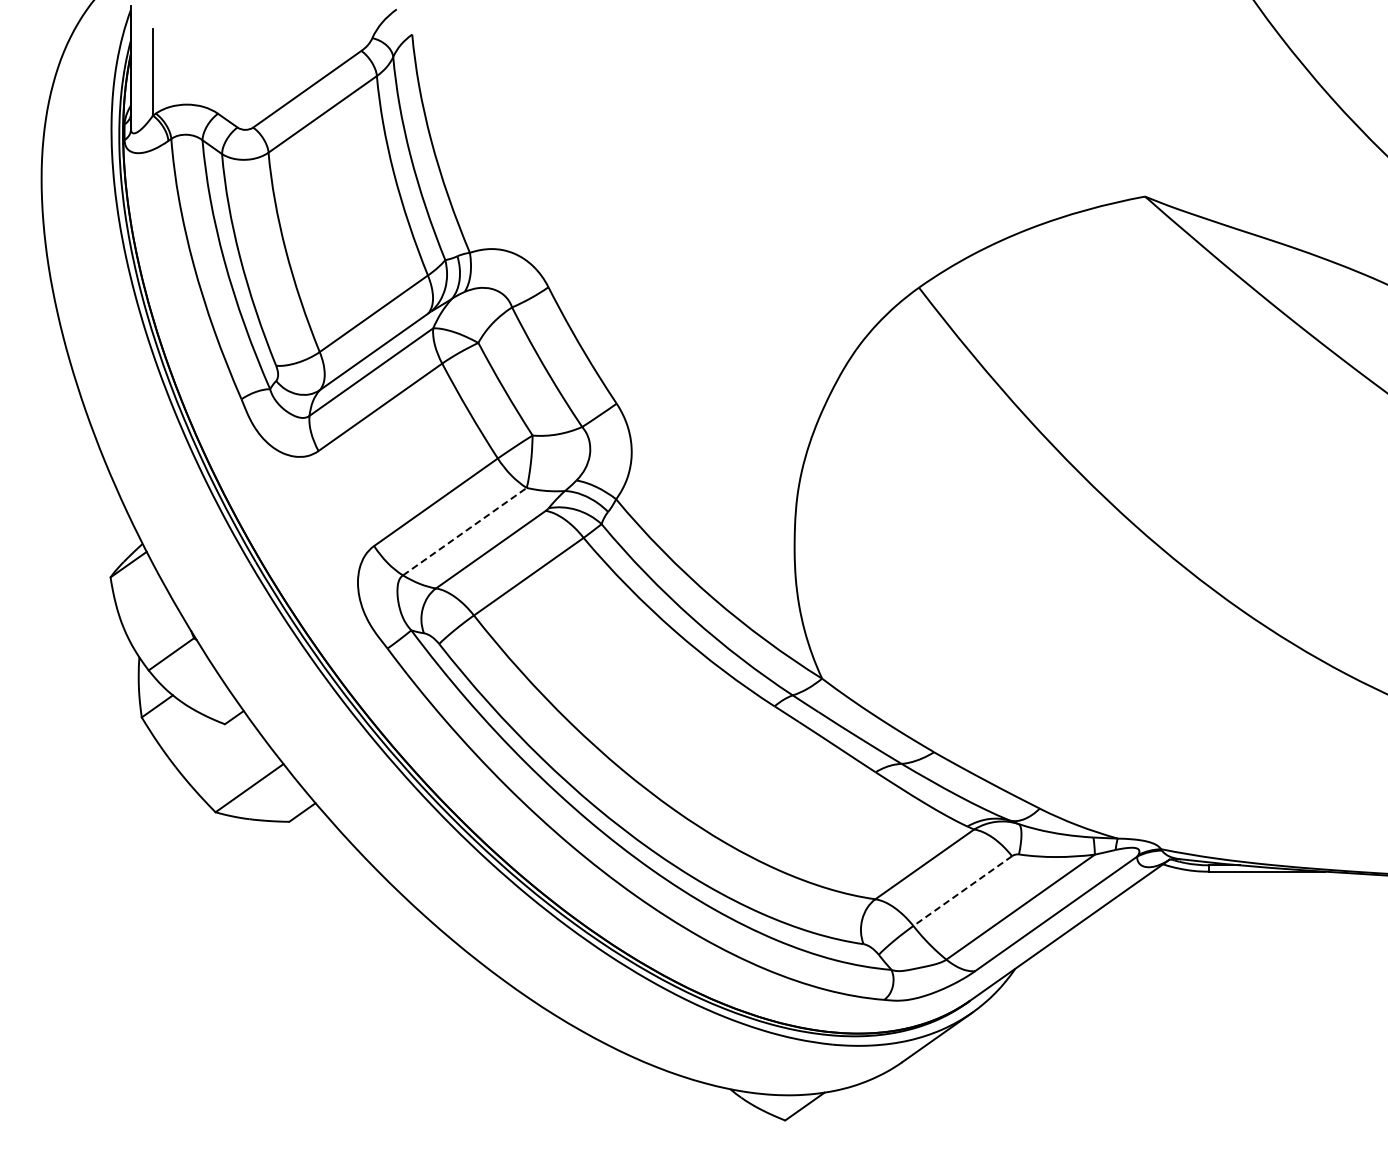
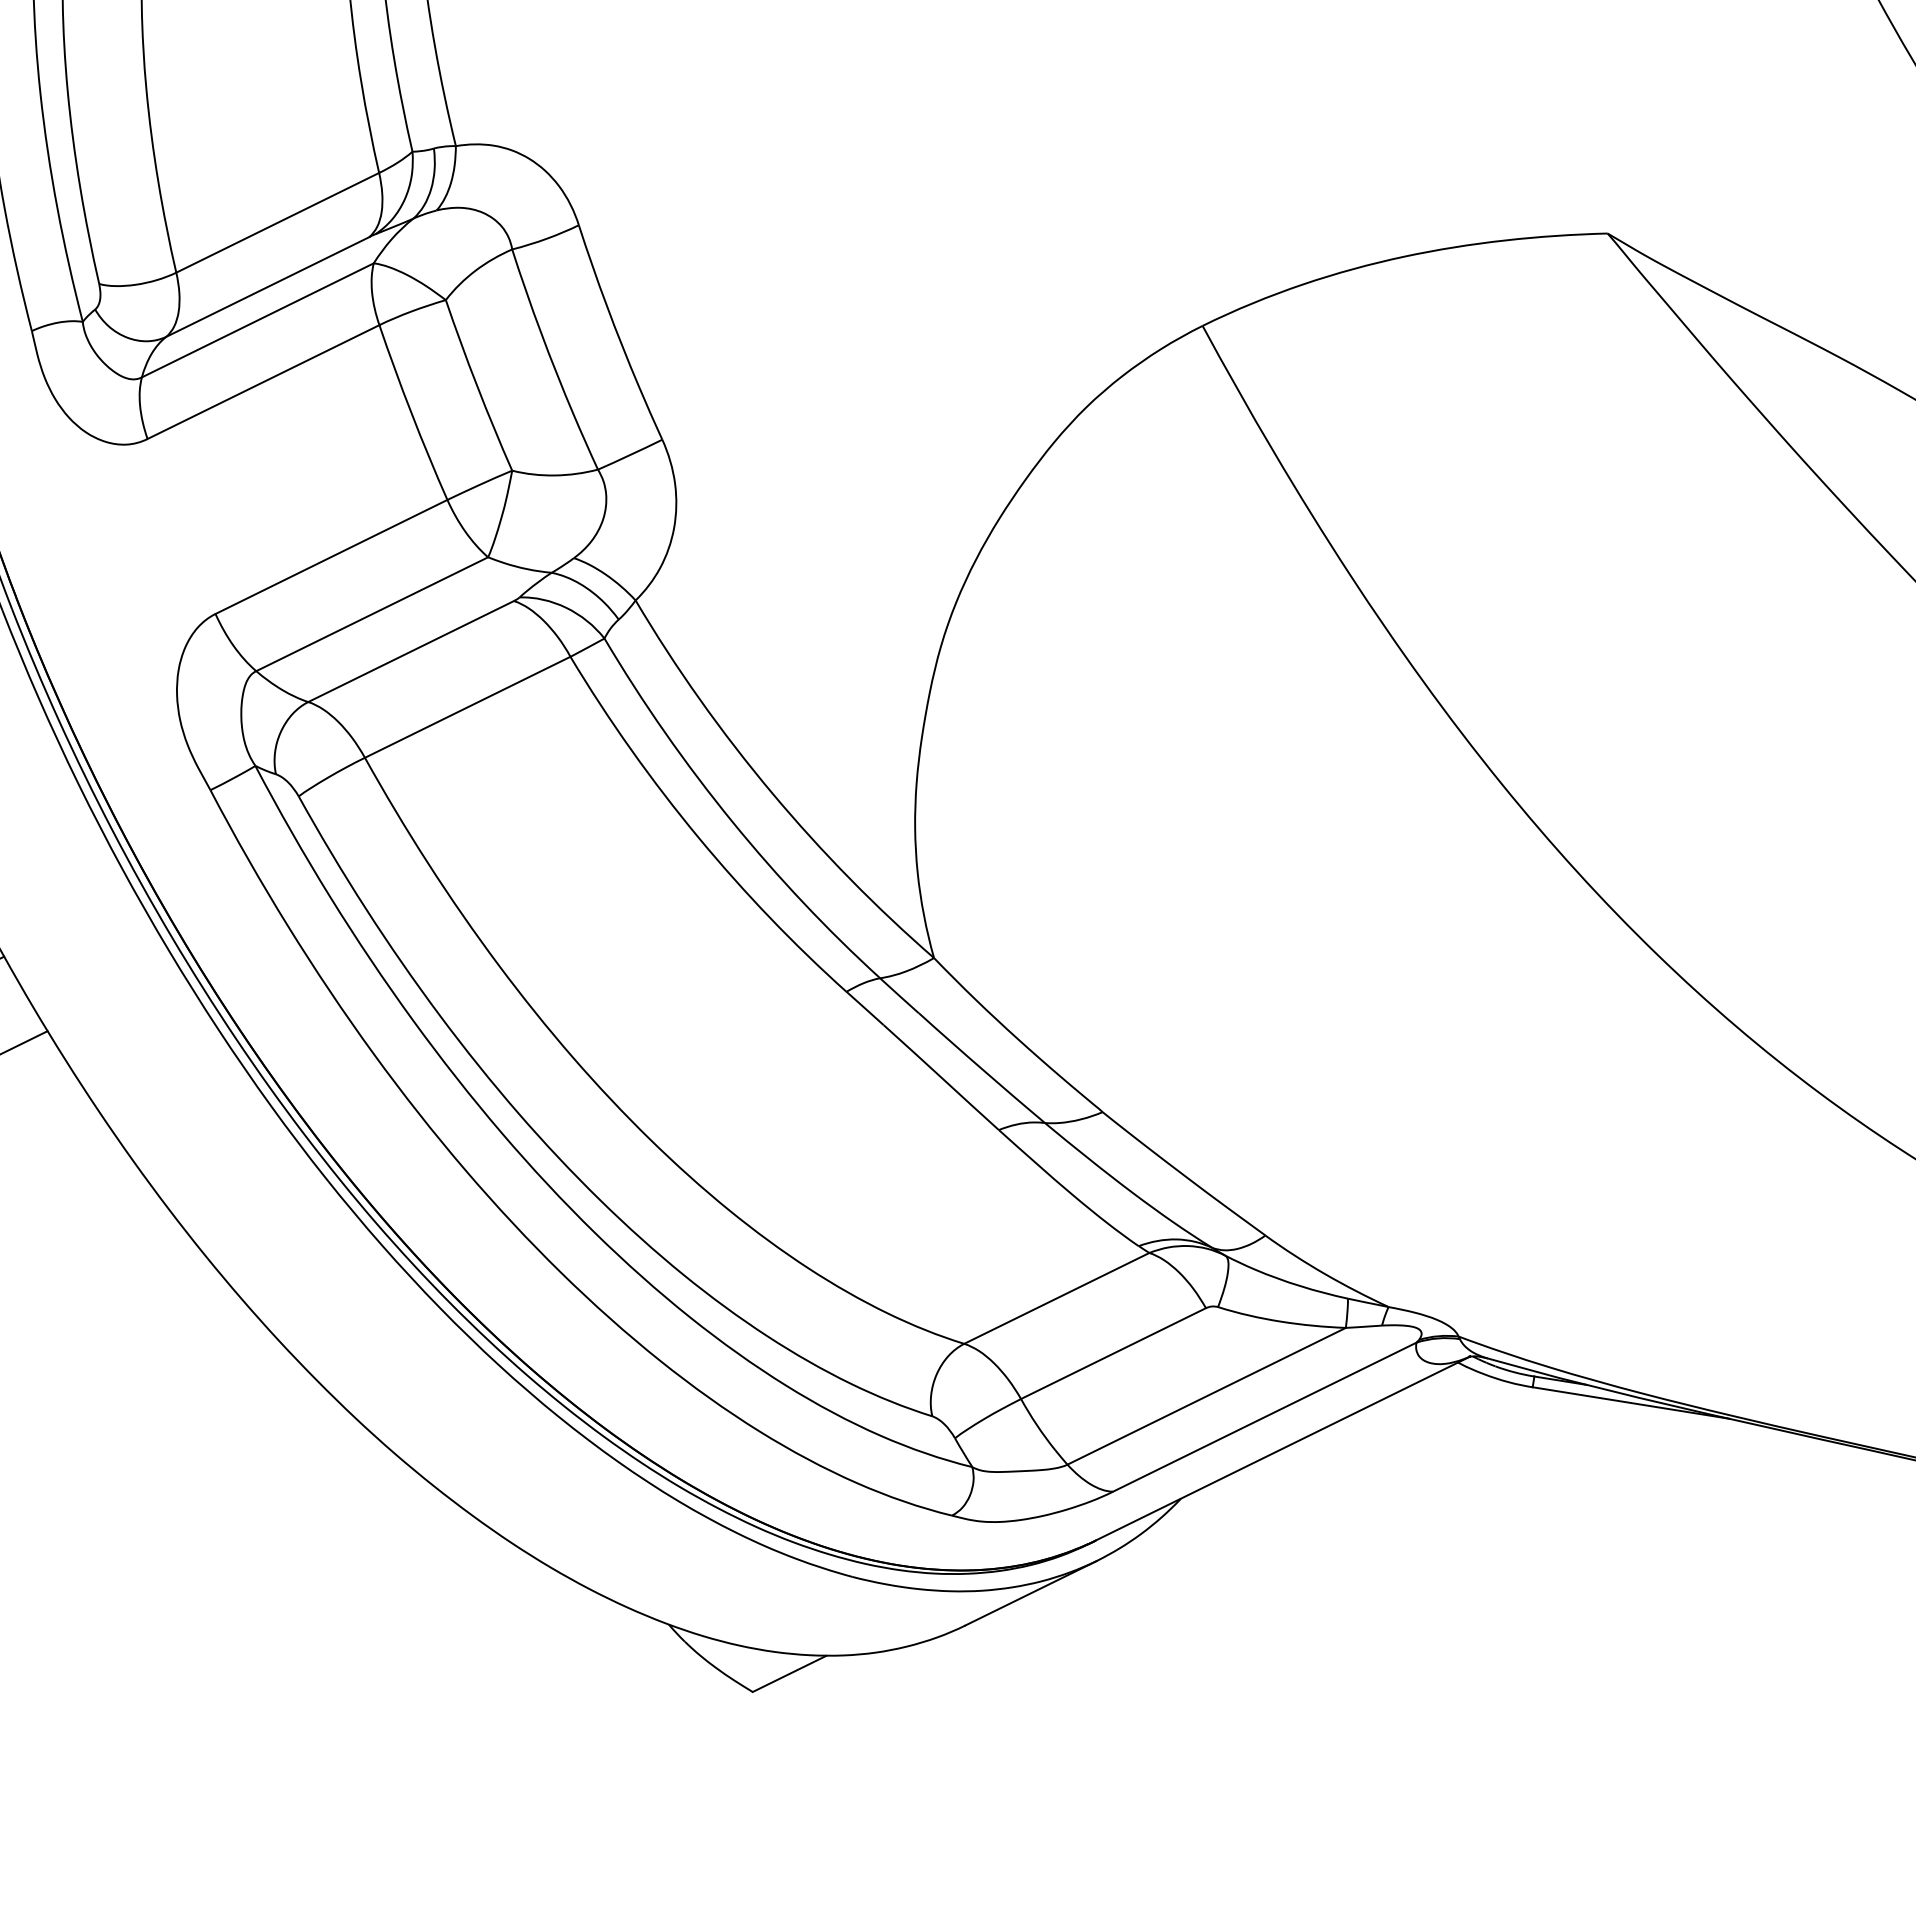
line: (464, 531) -> (371, 613), dashed -> solid
line: (962, 891) -> (1112, 1354), dashed -> solid

